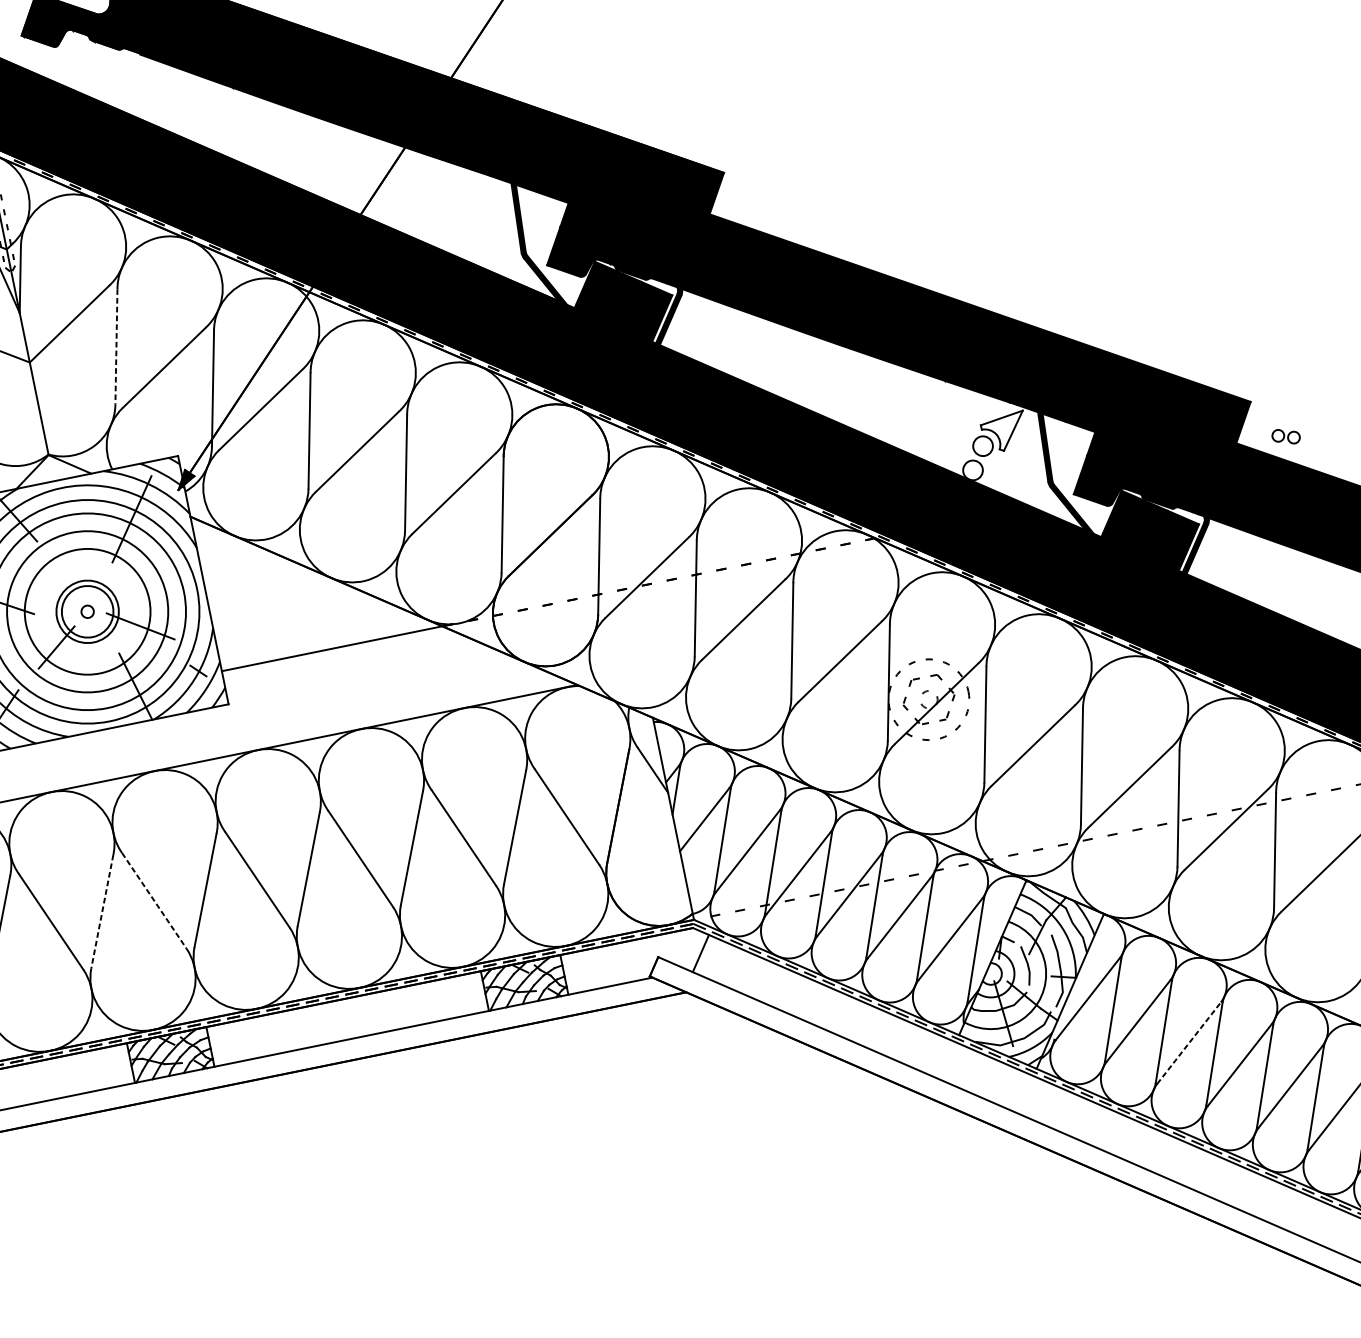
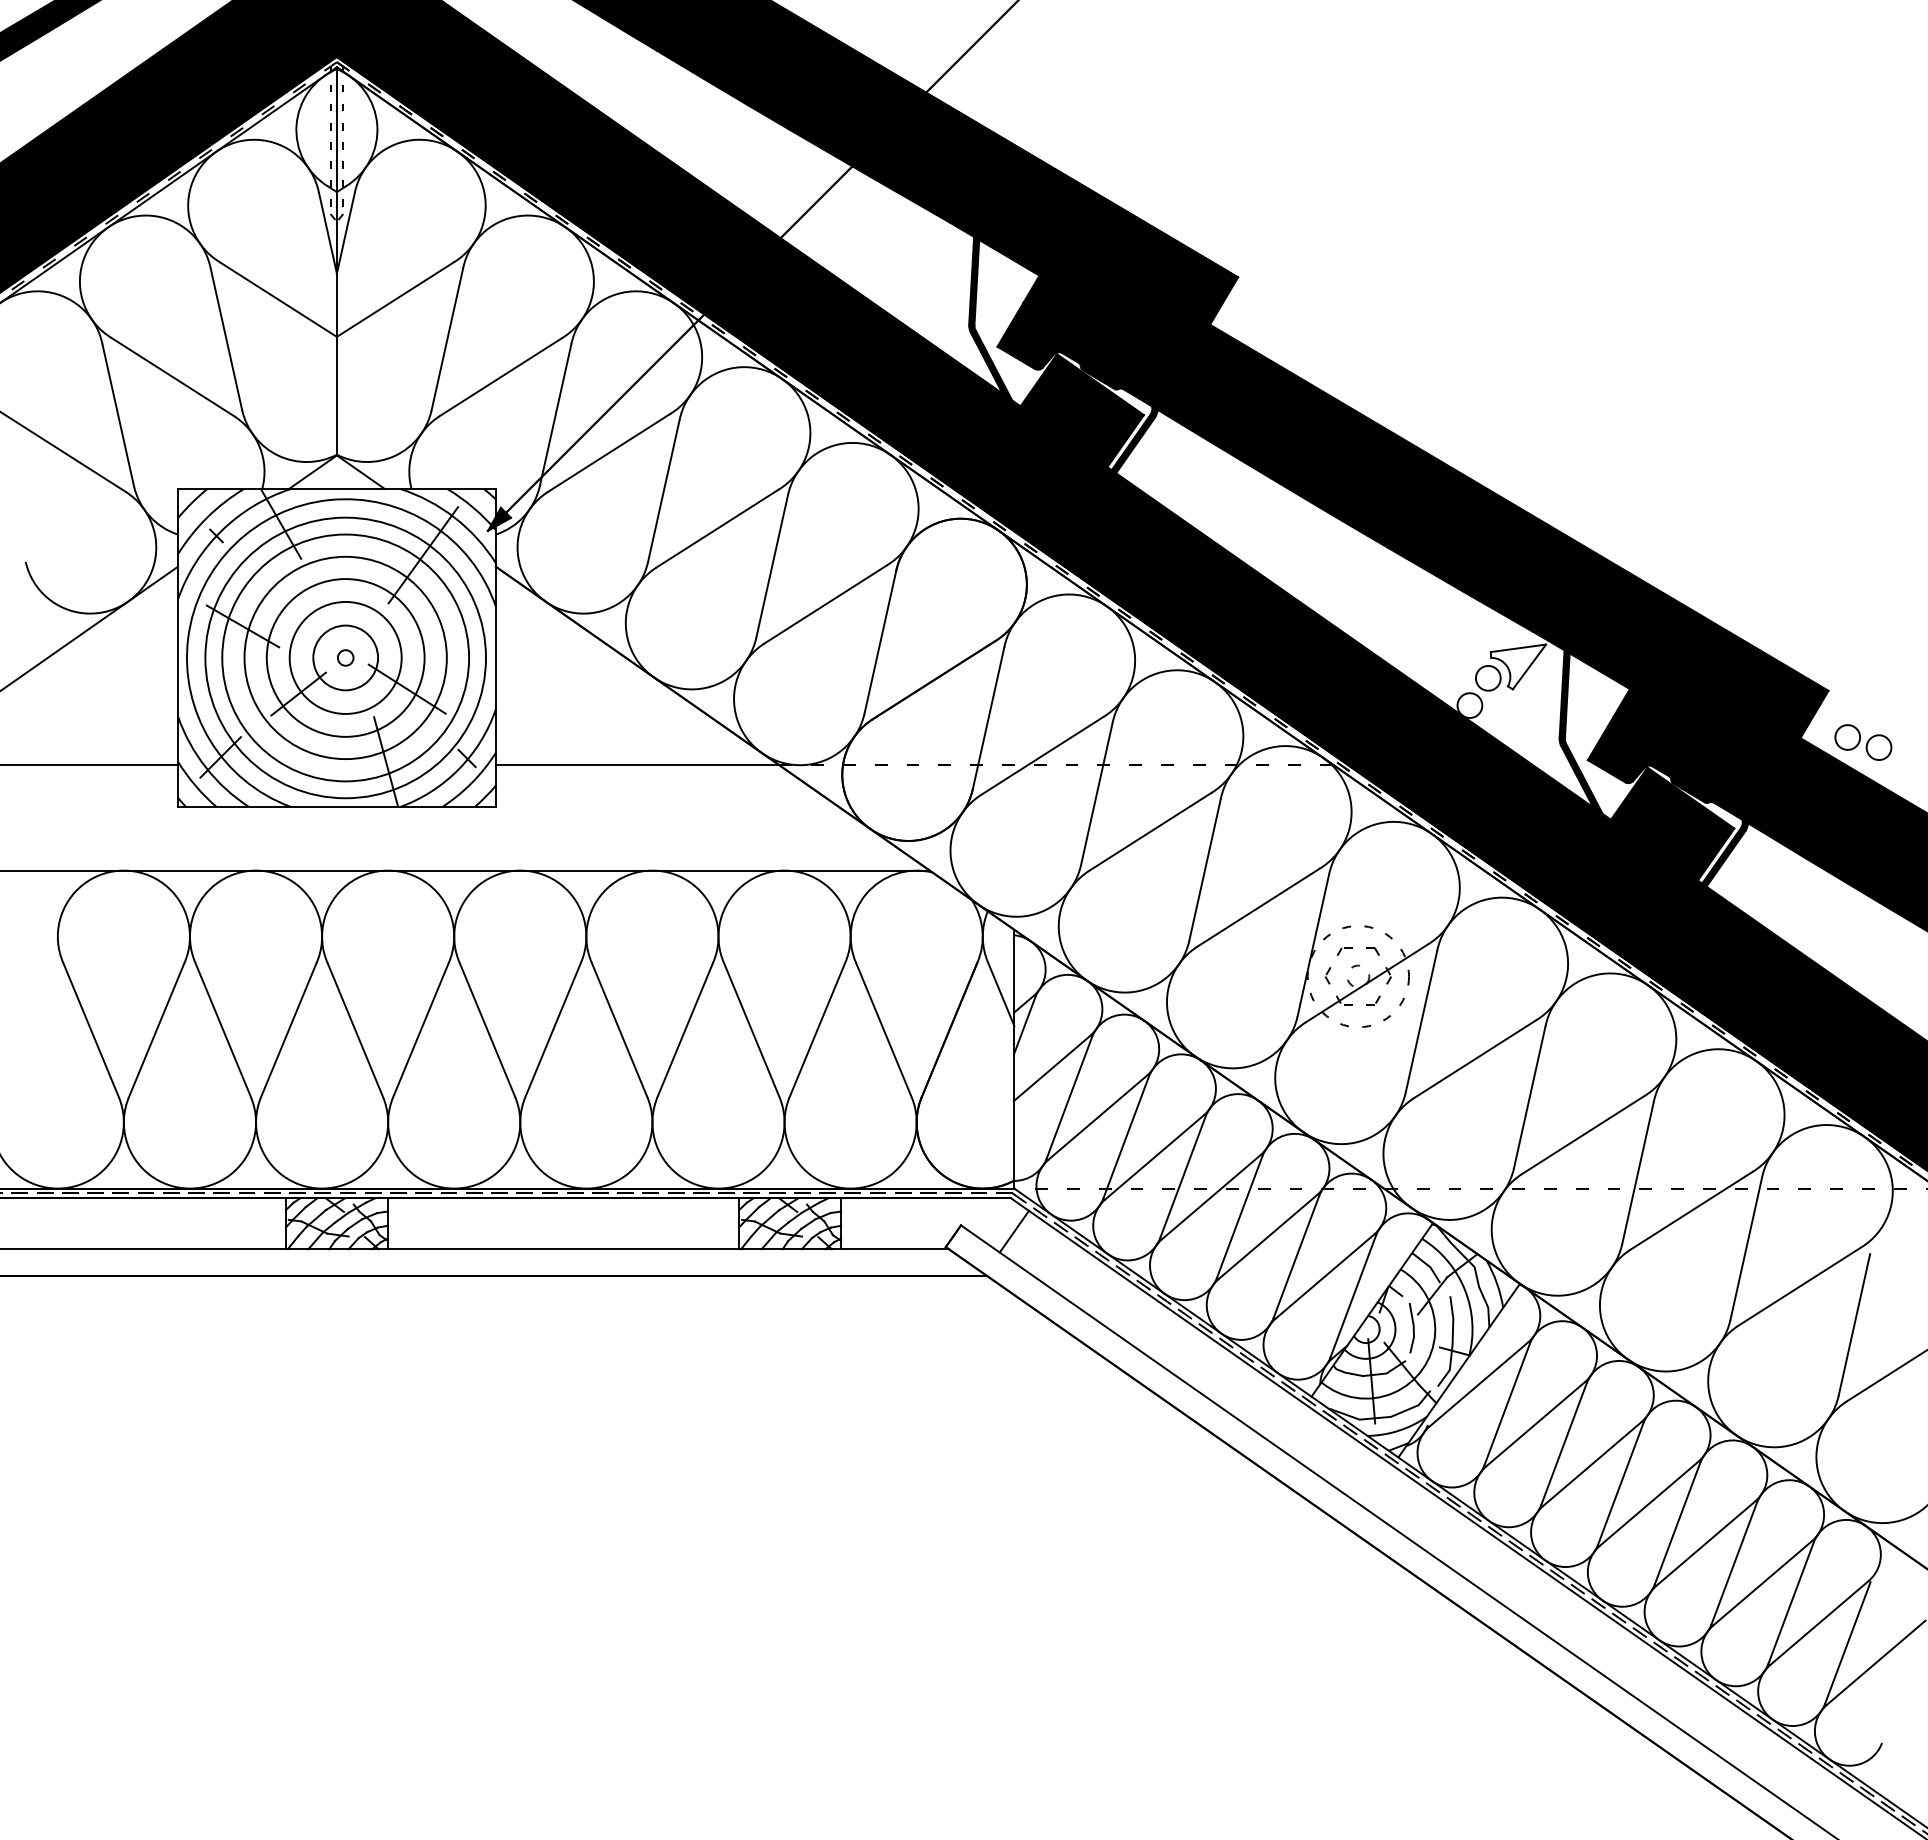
line: (116, 347) -> (447, 340), dashed -> solid
part: (1286, 436) -> (1863, 742), size x1.67
circle: (87, 611) -> (345, 657), size x1.43
line: (154, 901) -> (355, 1030), dashed -> solid
line: (102, 911) -> (288, 1030), dashed -> solid
line: (1189, 1043) -> (1592, 1464), dashed -> solid

